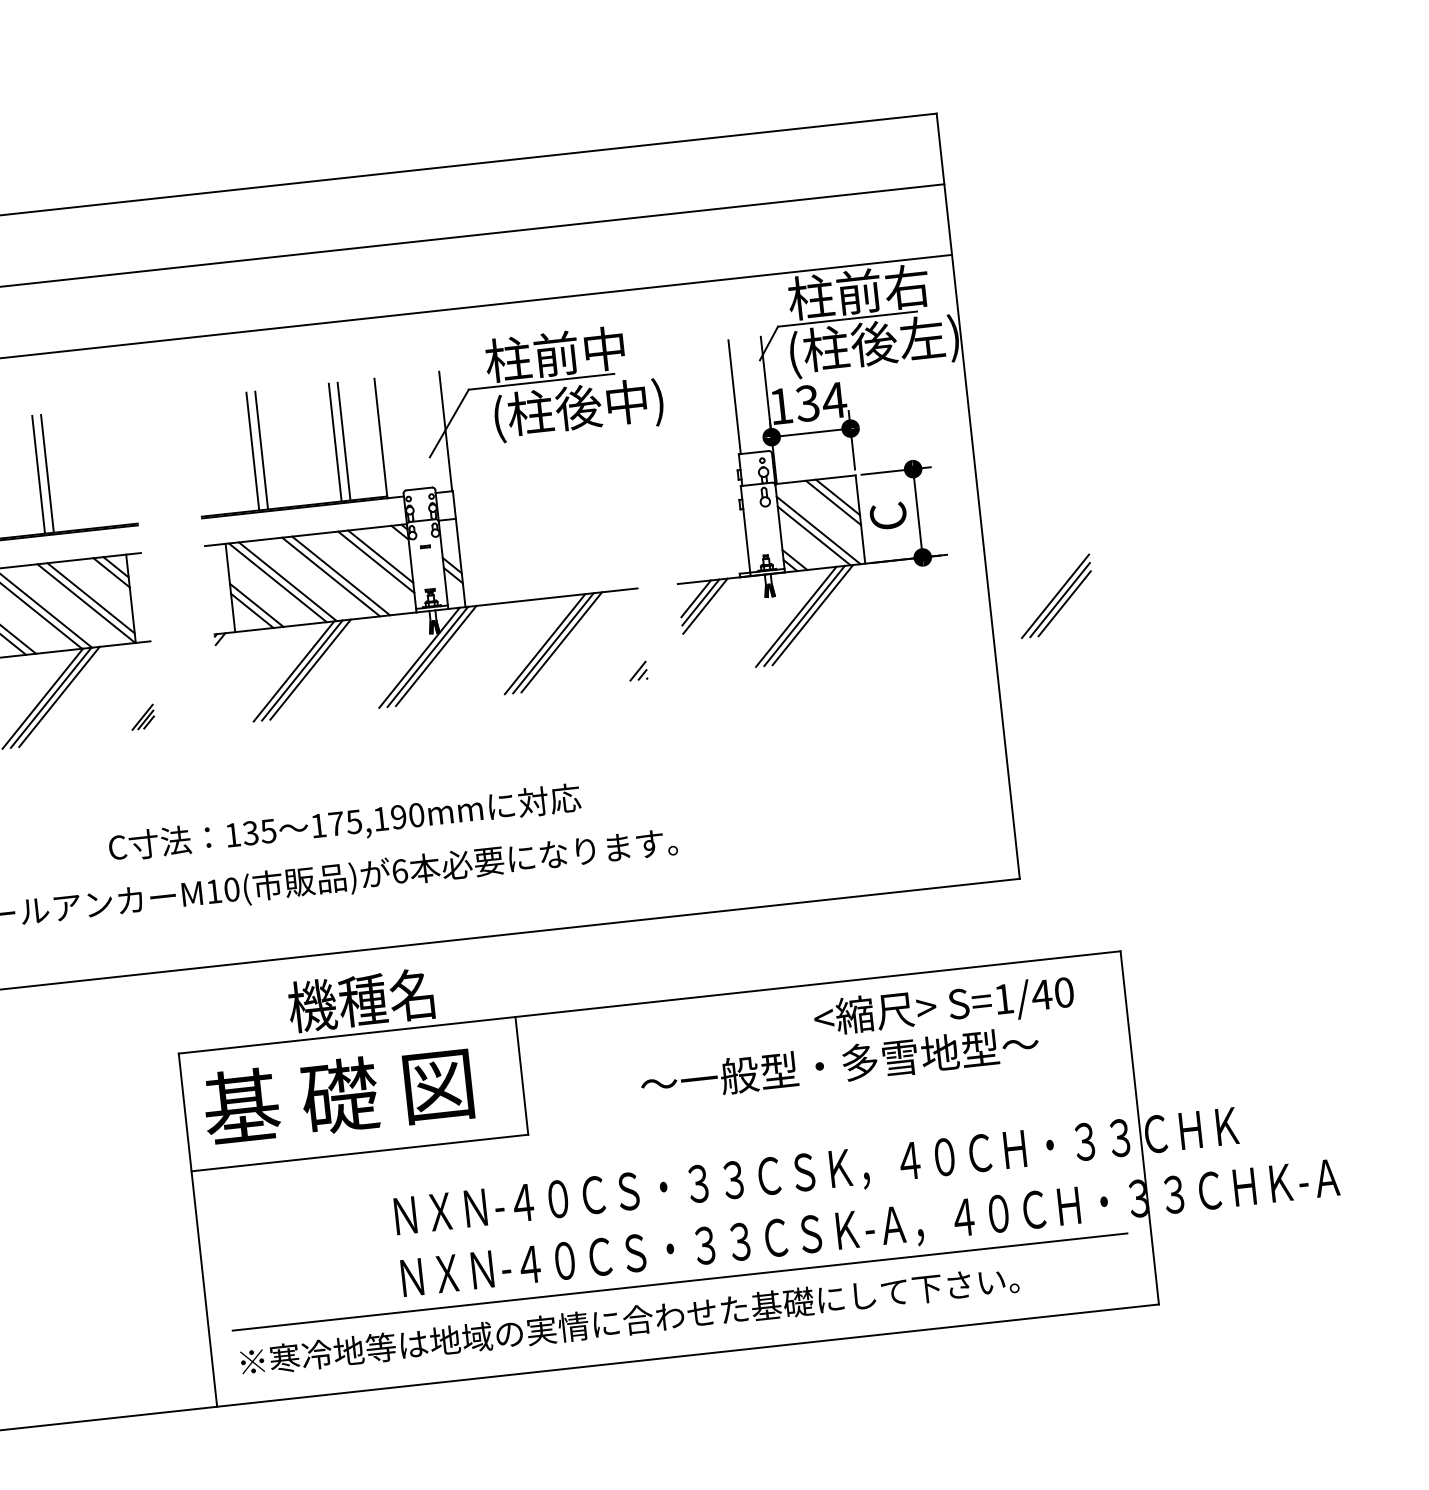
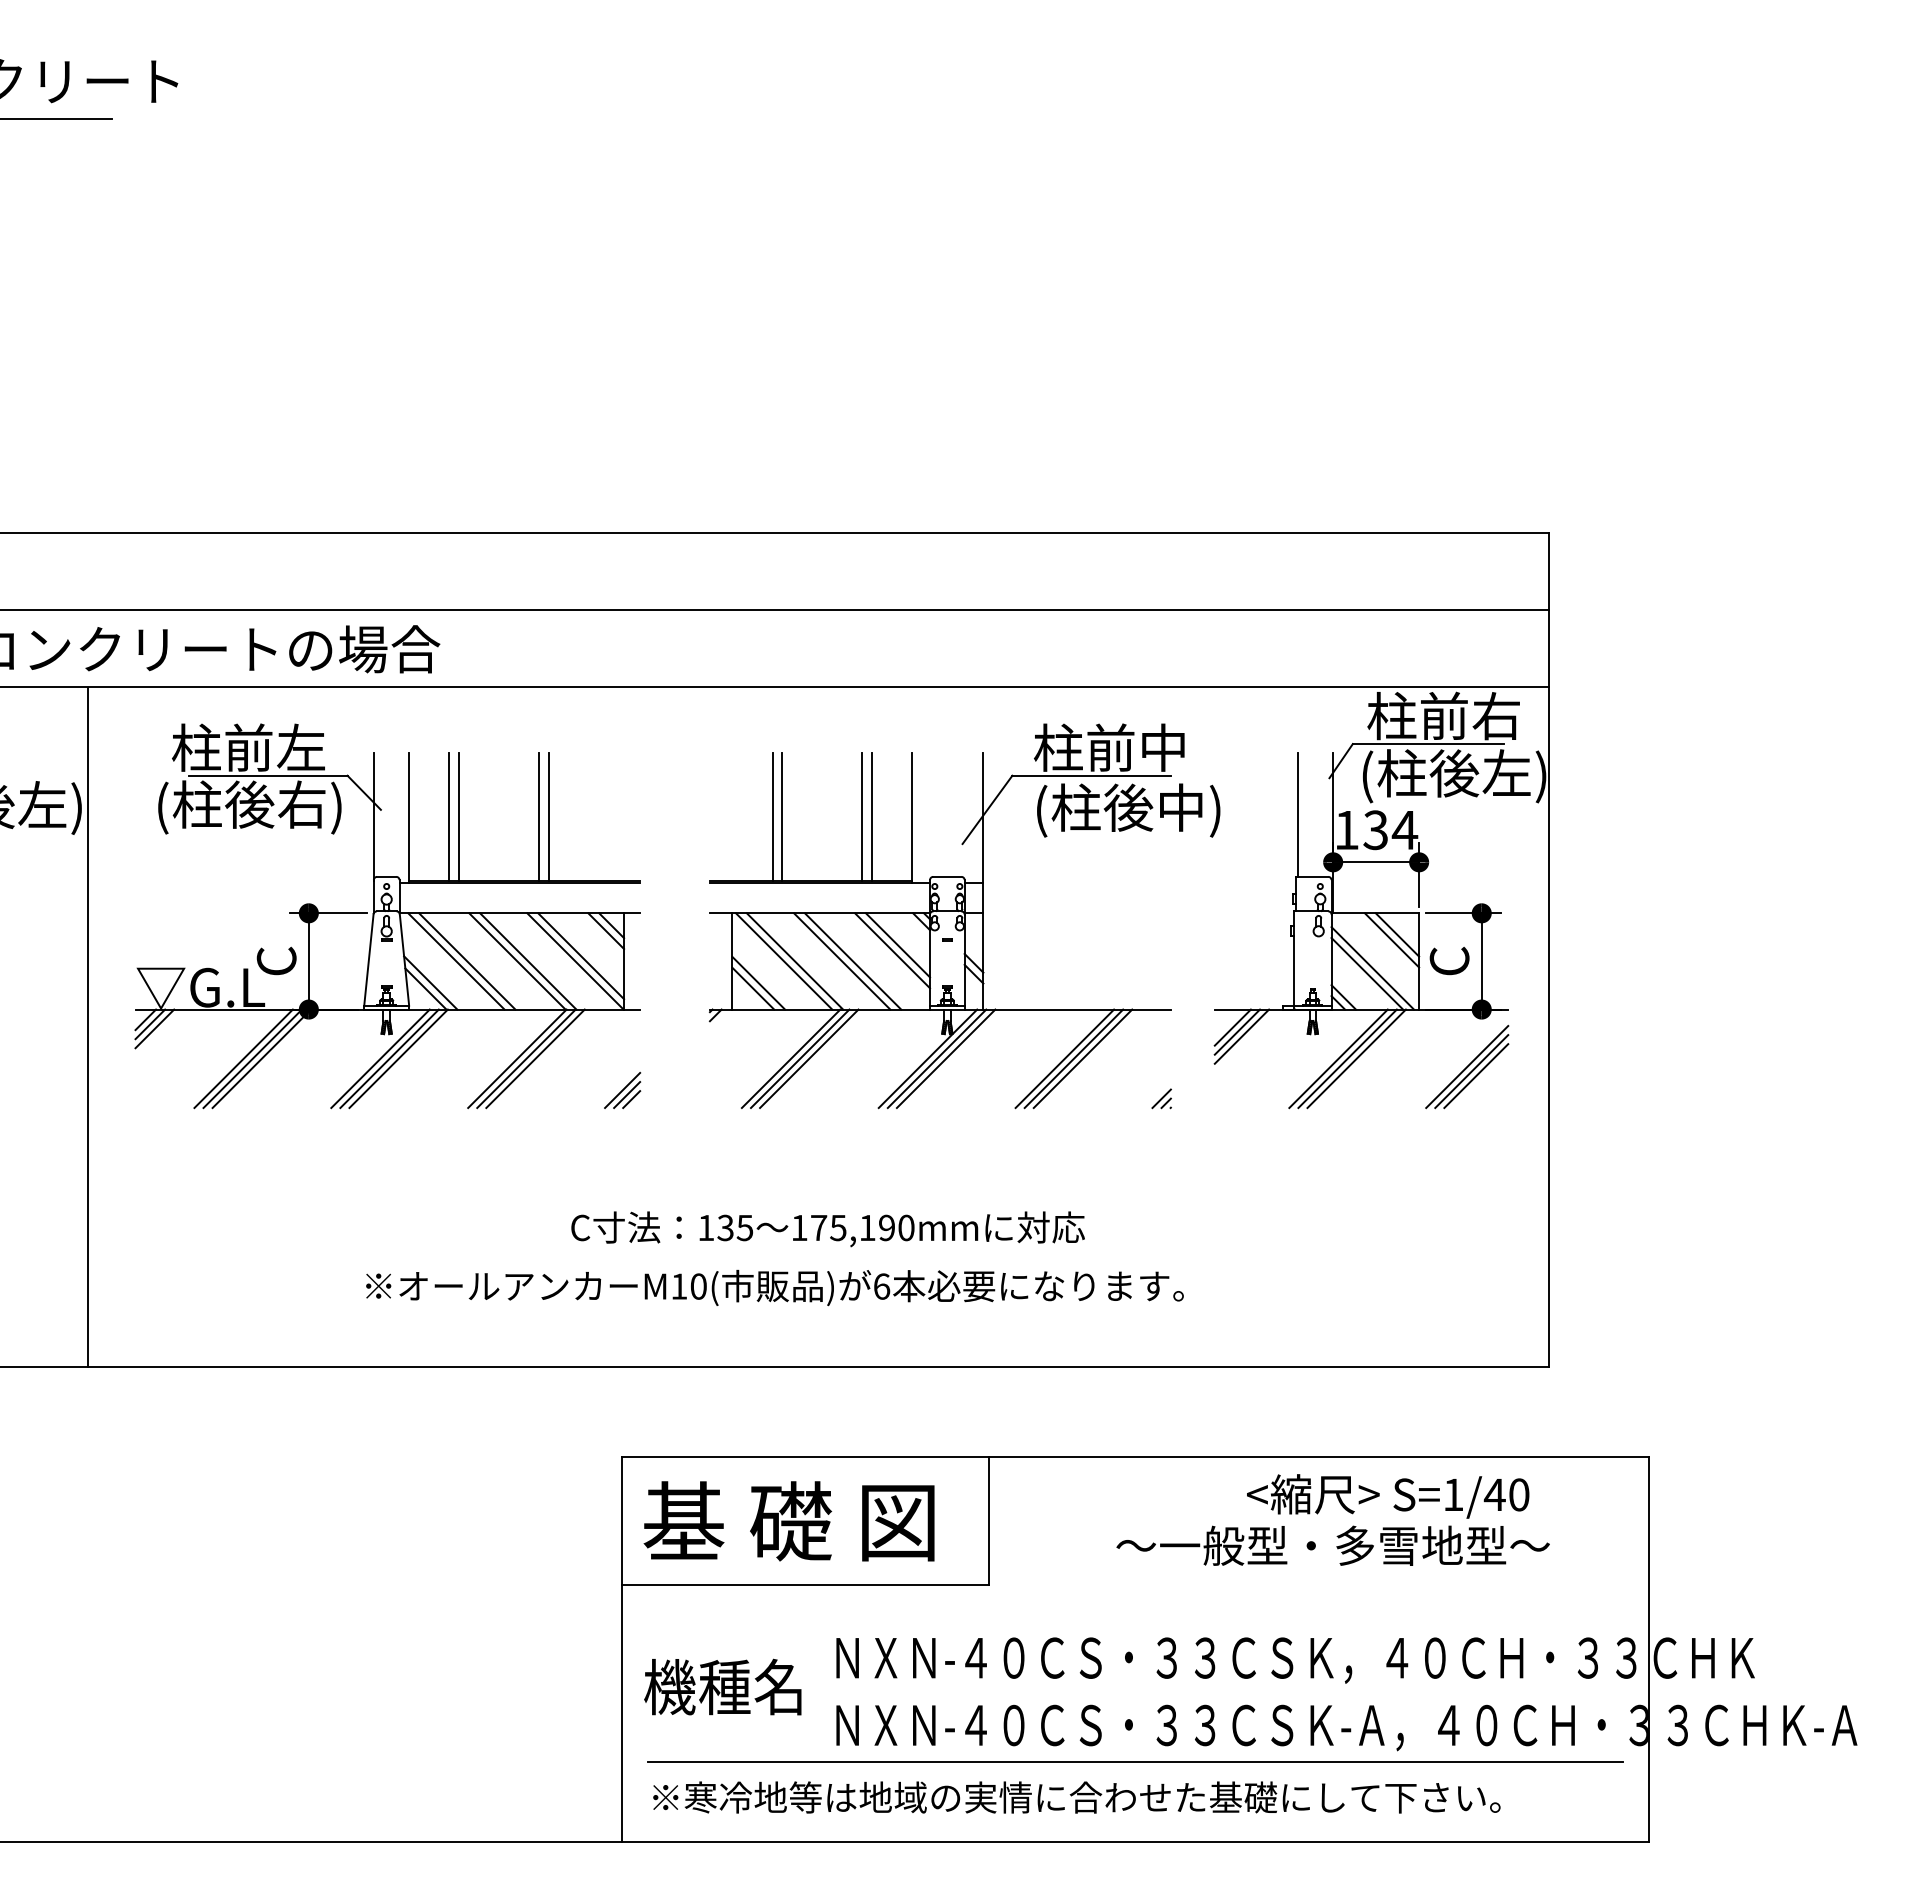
part: (1055, 595) -> (1467, 1066), moved
part: (142, 717) -> (622, 1090), size x1.43
text: (360, 999) -> (722, 1686), moved
text: (944, 1007) -> (1388, 1496), moved

